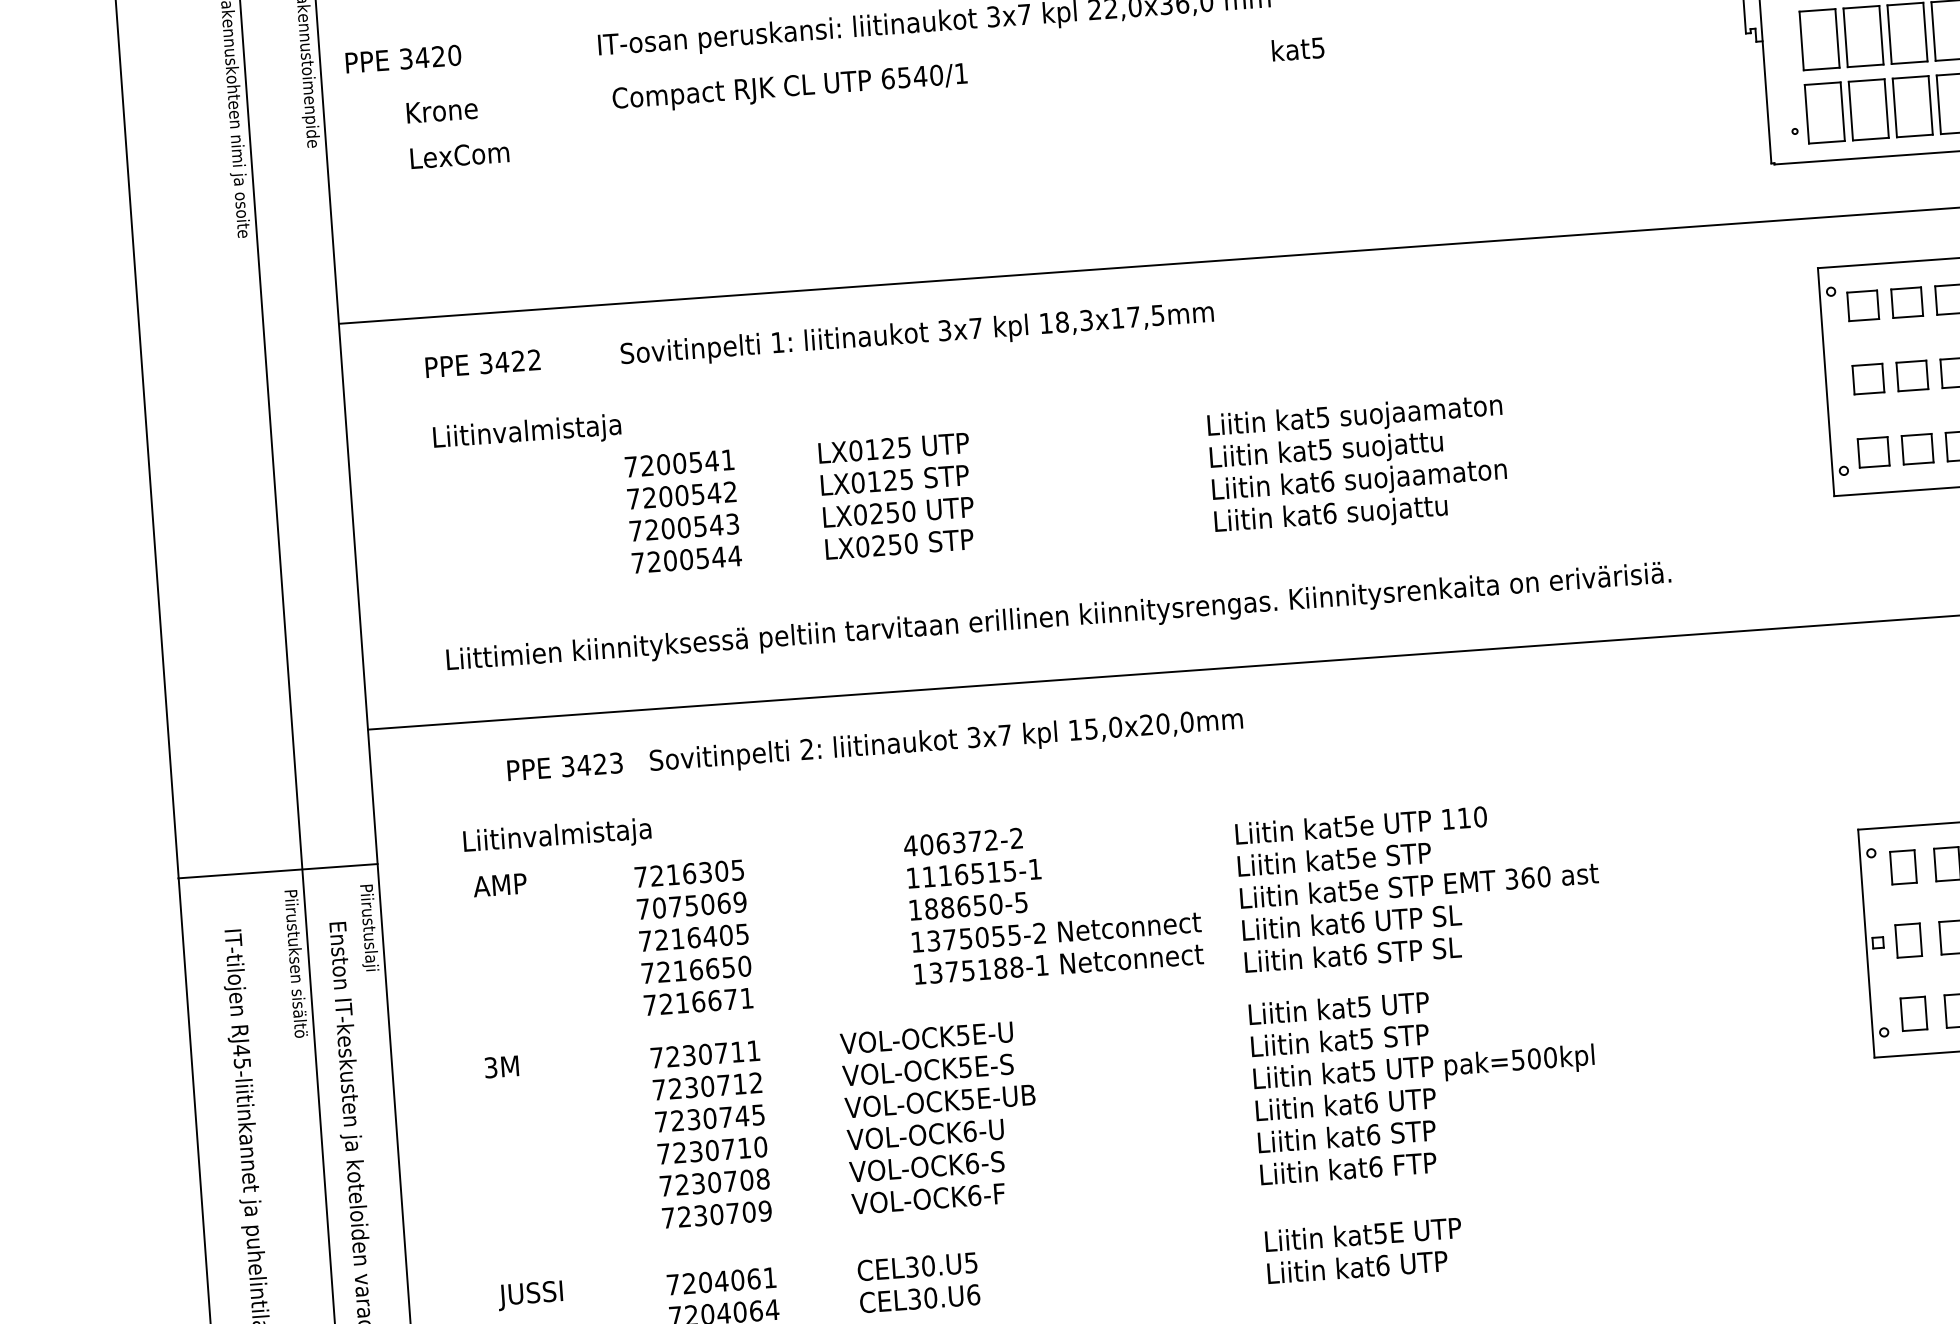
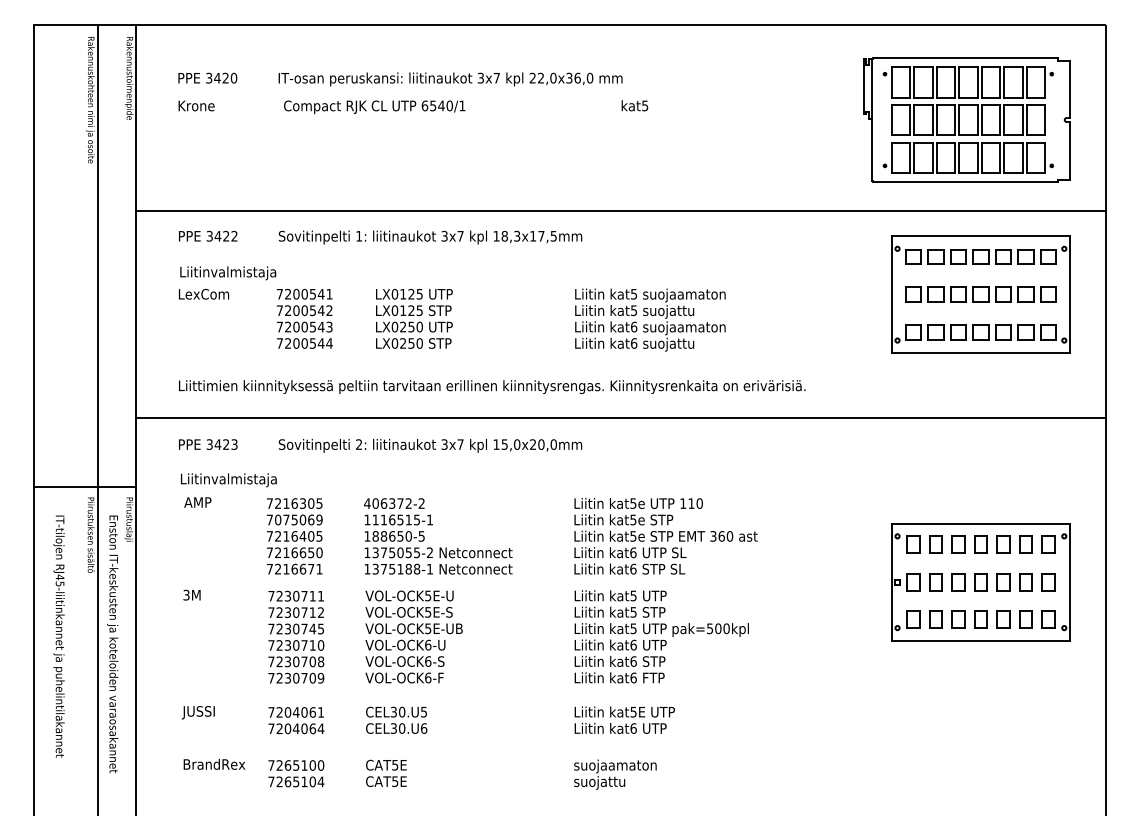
text: (402, 57) -> (207, 77), moved
text: (460, 153) -> (204, 293), moved
text: (565, 766) -> (208, 444), moved
text: (1054, 900) -> (438, 536), moved

